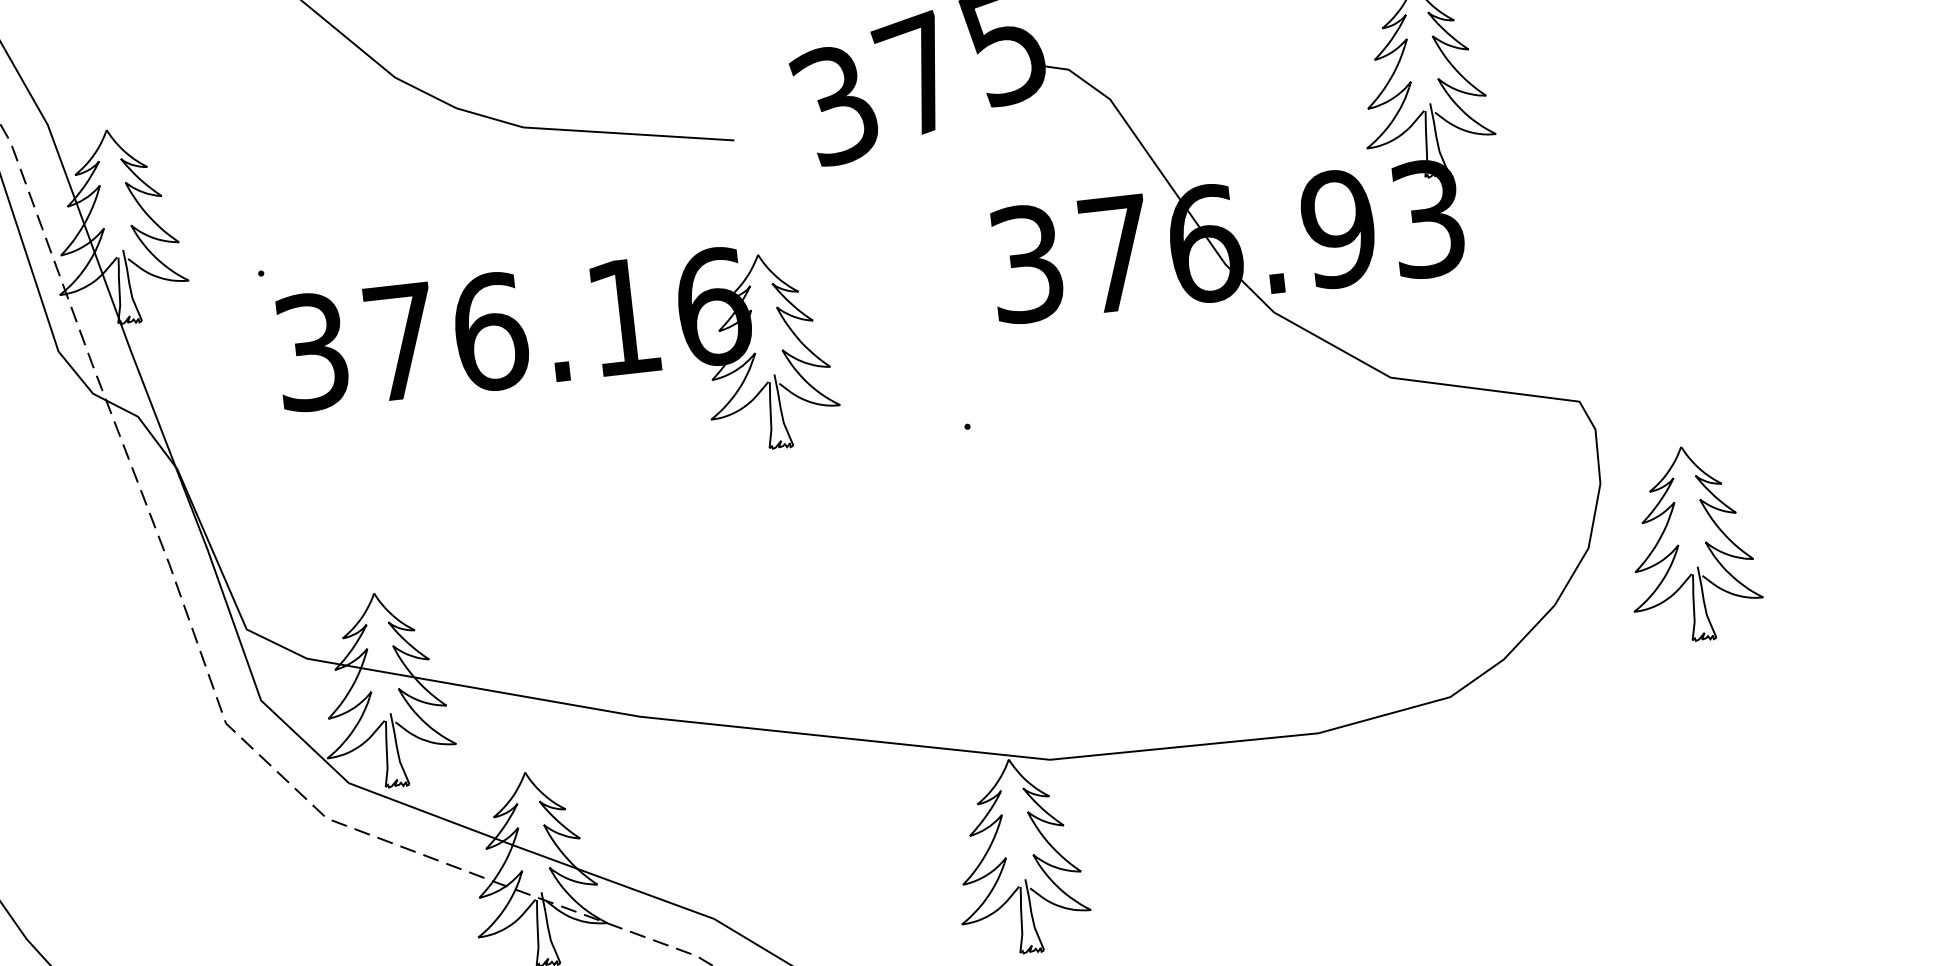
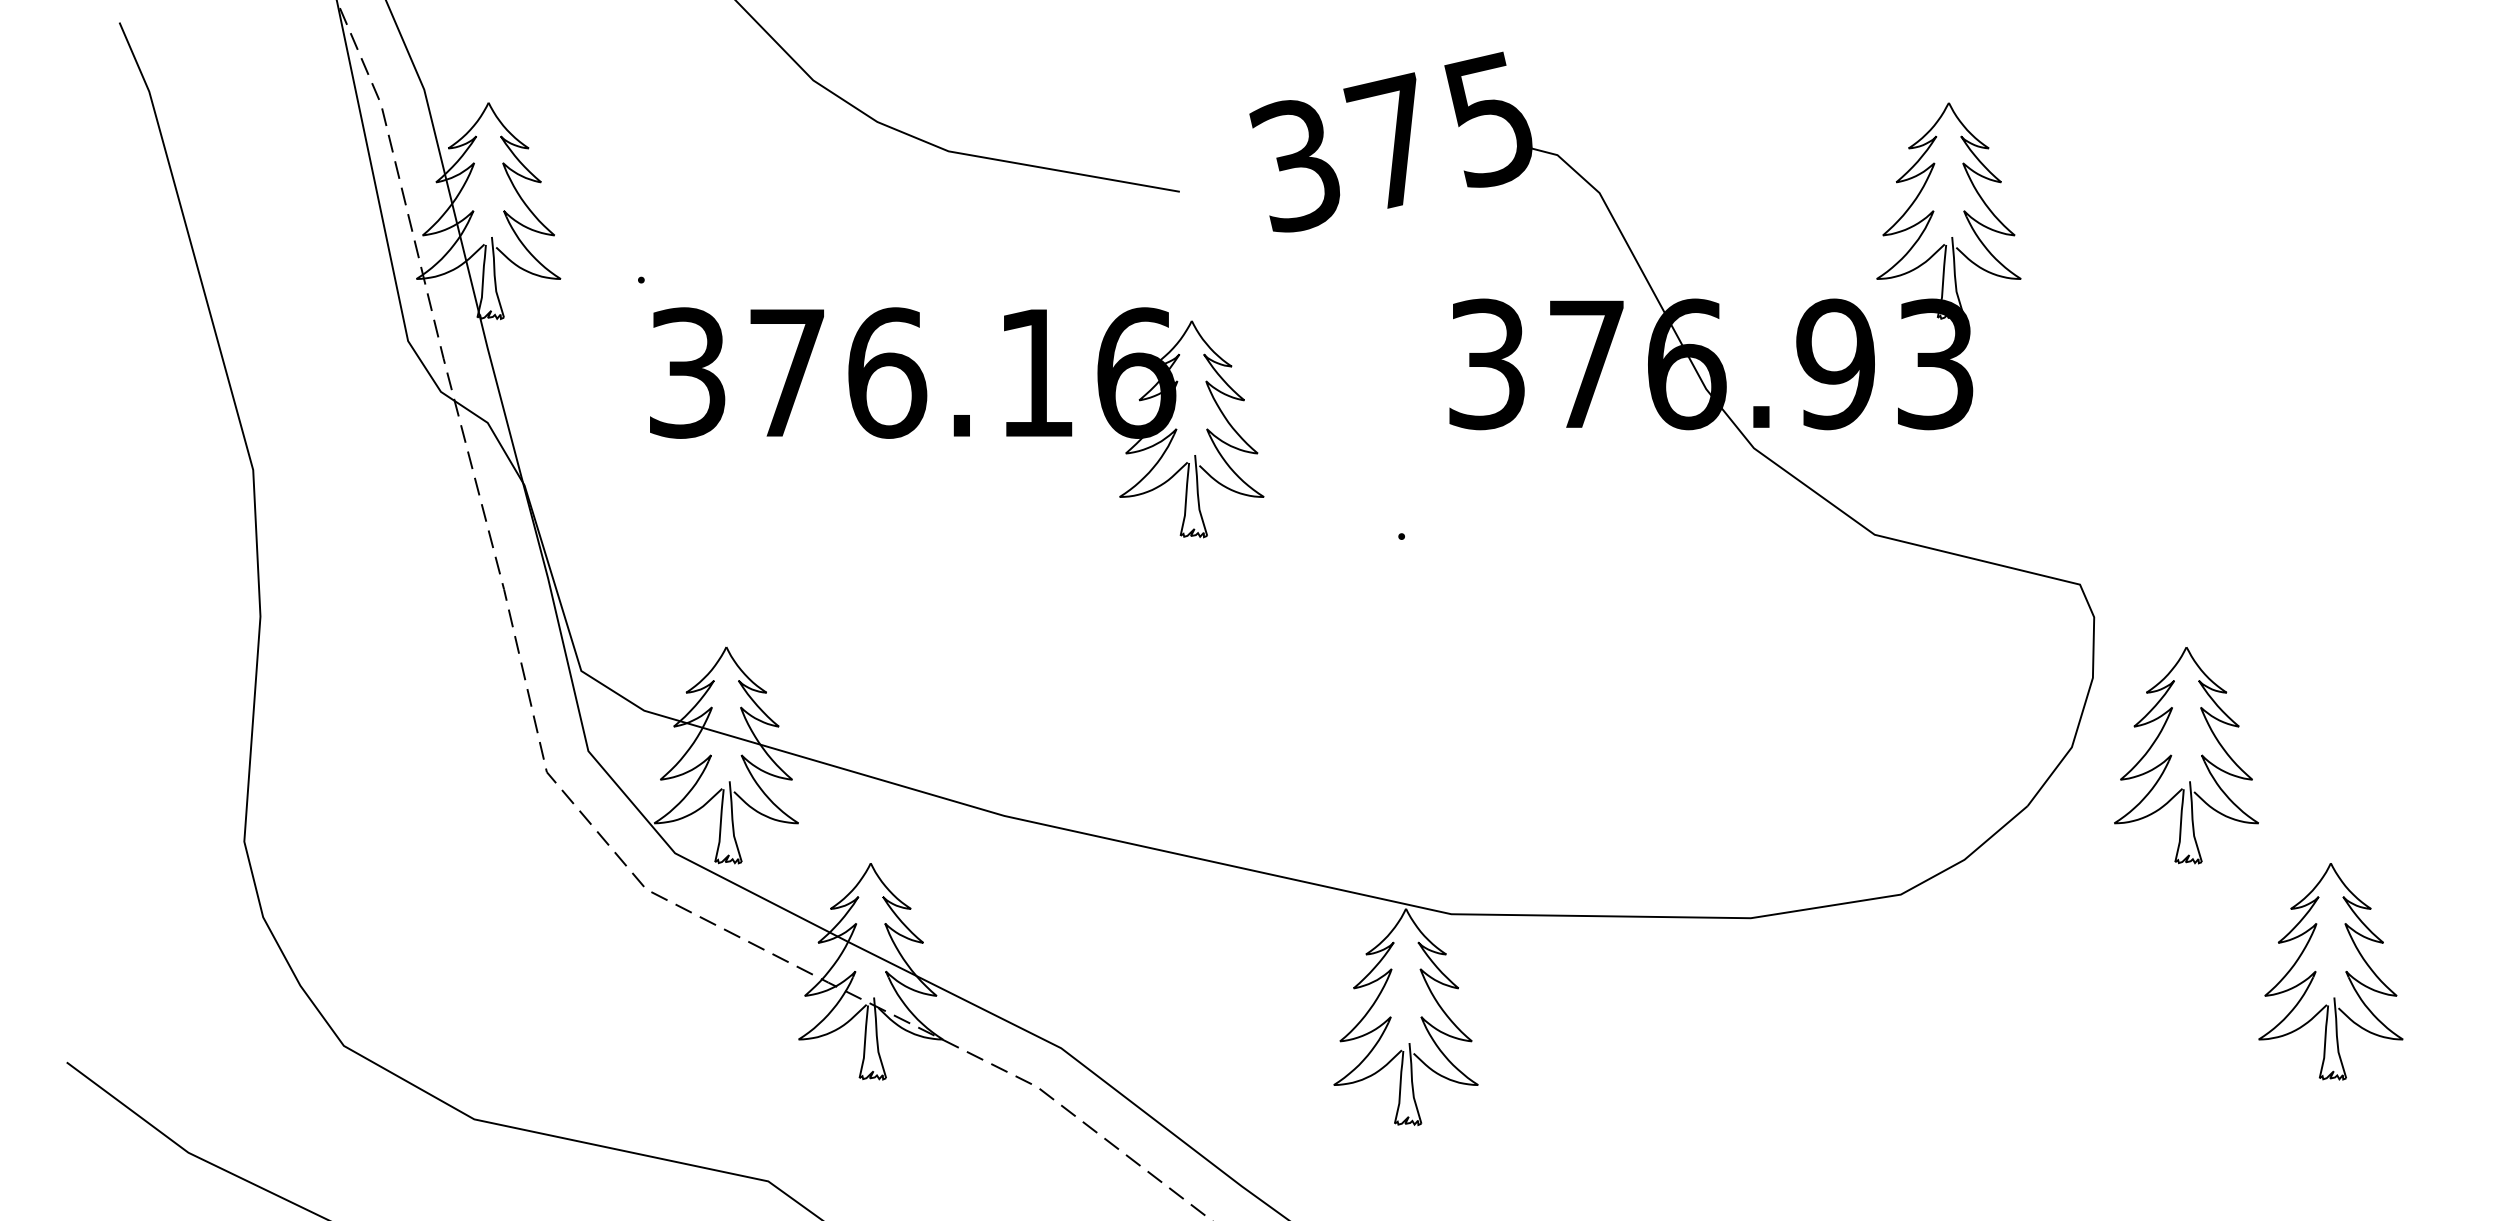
part: (1830, 724) -> (2316, 971), added

